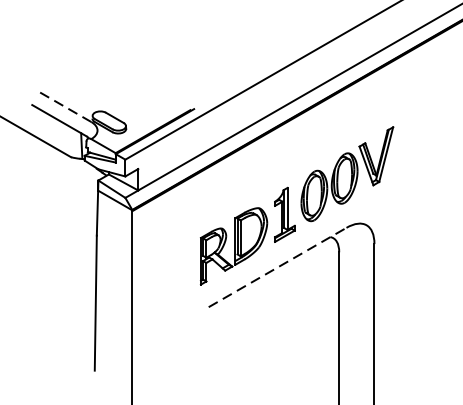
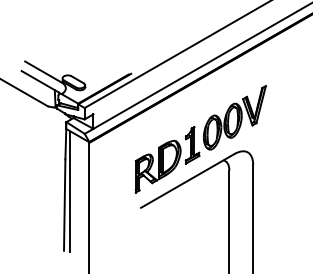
line: (64, 105) -> (43, 71), dashed -> solid
line: (277, 266) -> (187, 180), dashed -> solid
line: (102, 283) -> (69, 191), added

